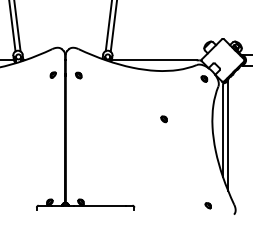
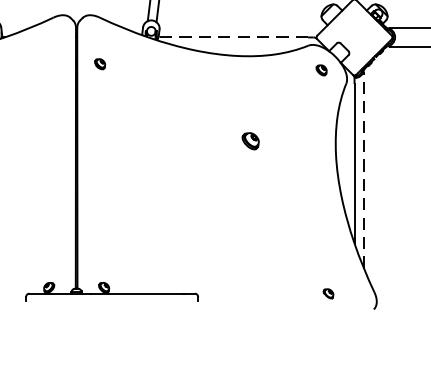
line: (153, 60) -> (231, 37), solid -> dashed
part: (52, 74) -> (53, 62), removed
part: (163, 119) -> (249, 141), size x1.6
line: (228, 135) -> (364, 169), solid -> dashed

